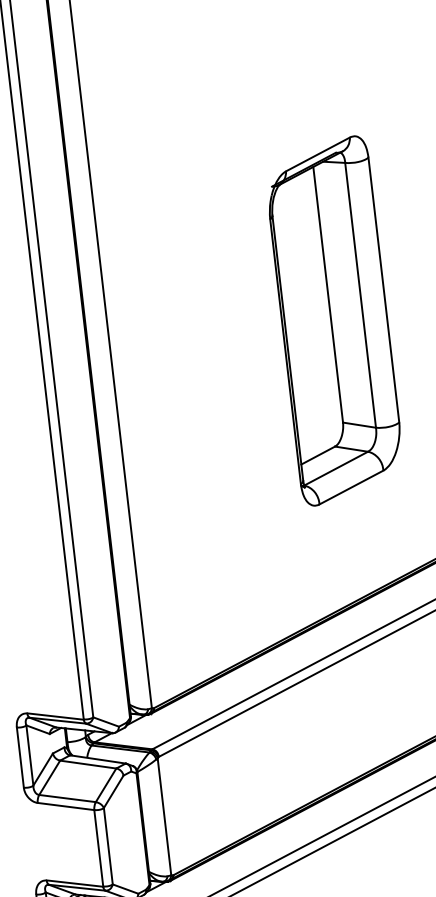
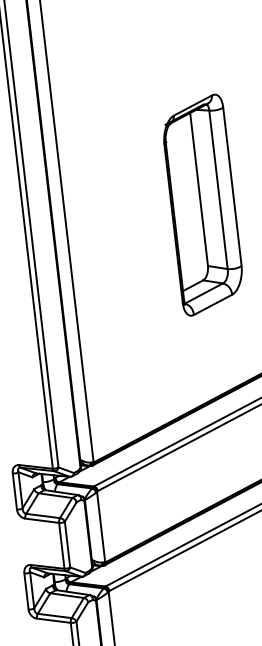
part: (333, 319) -> (202, 204), moved

